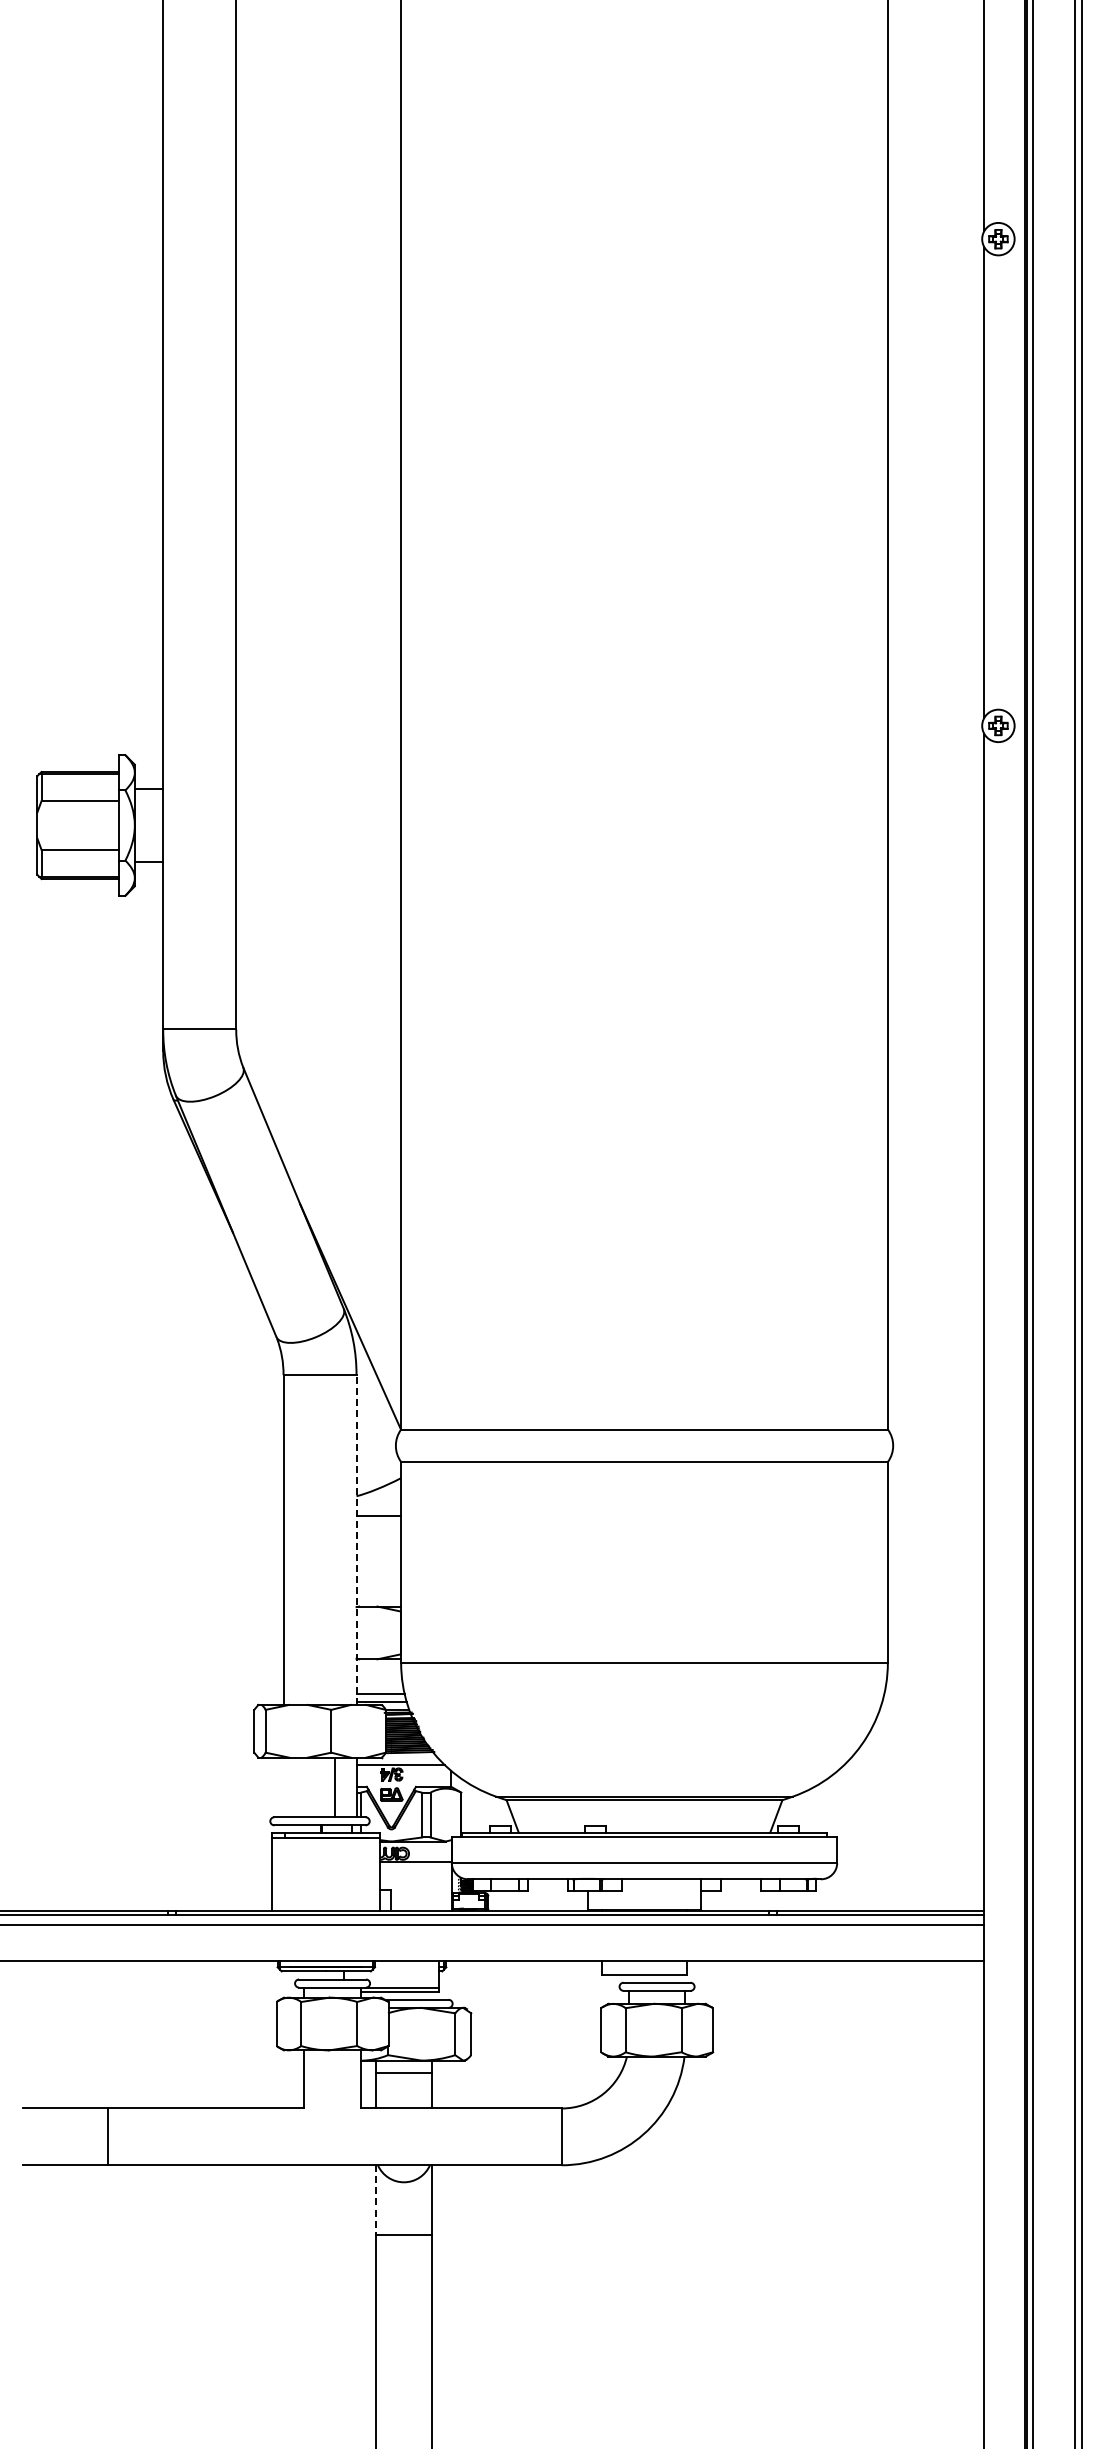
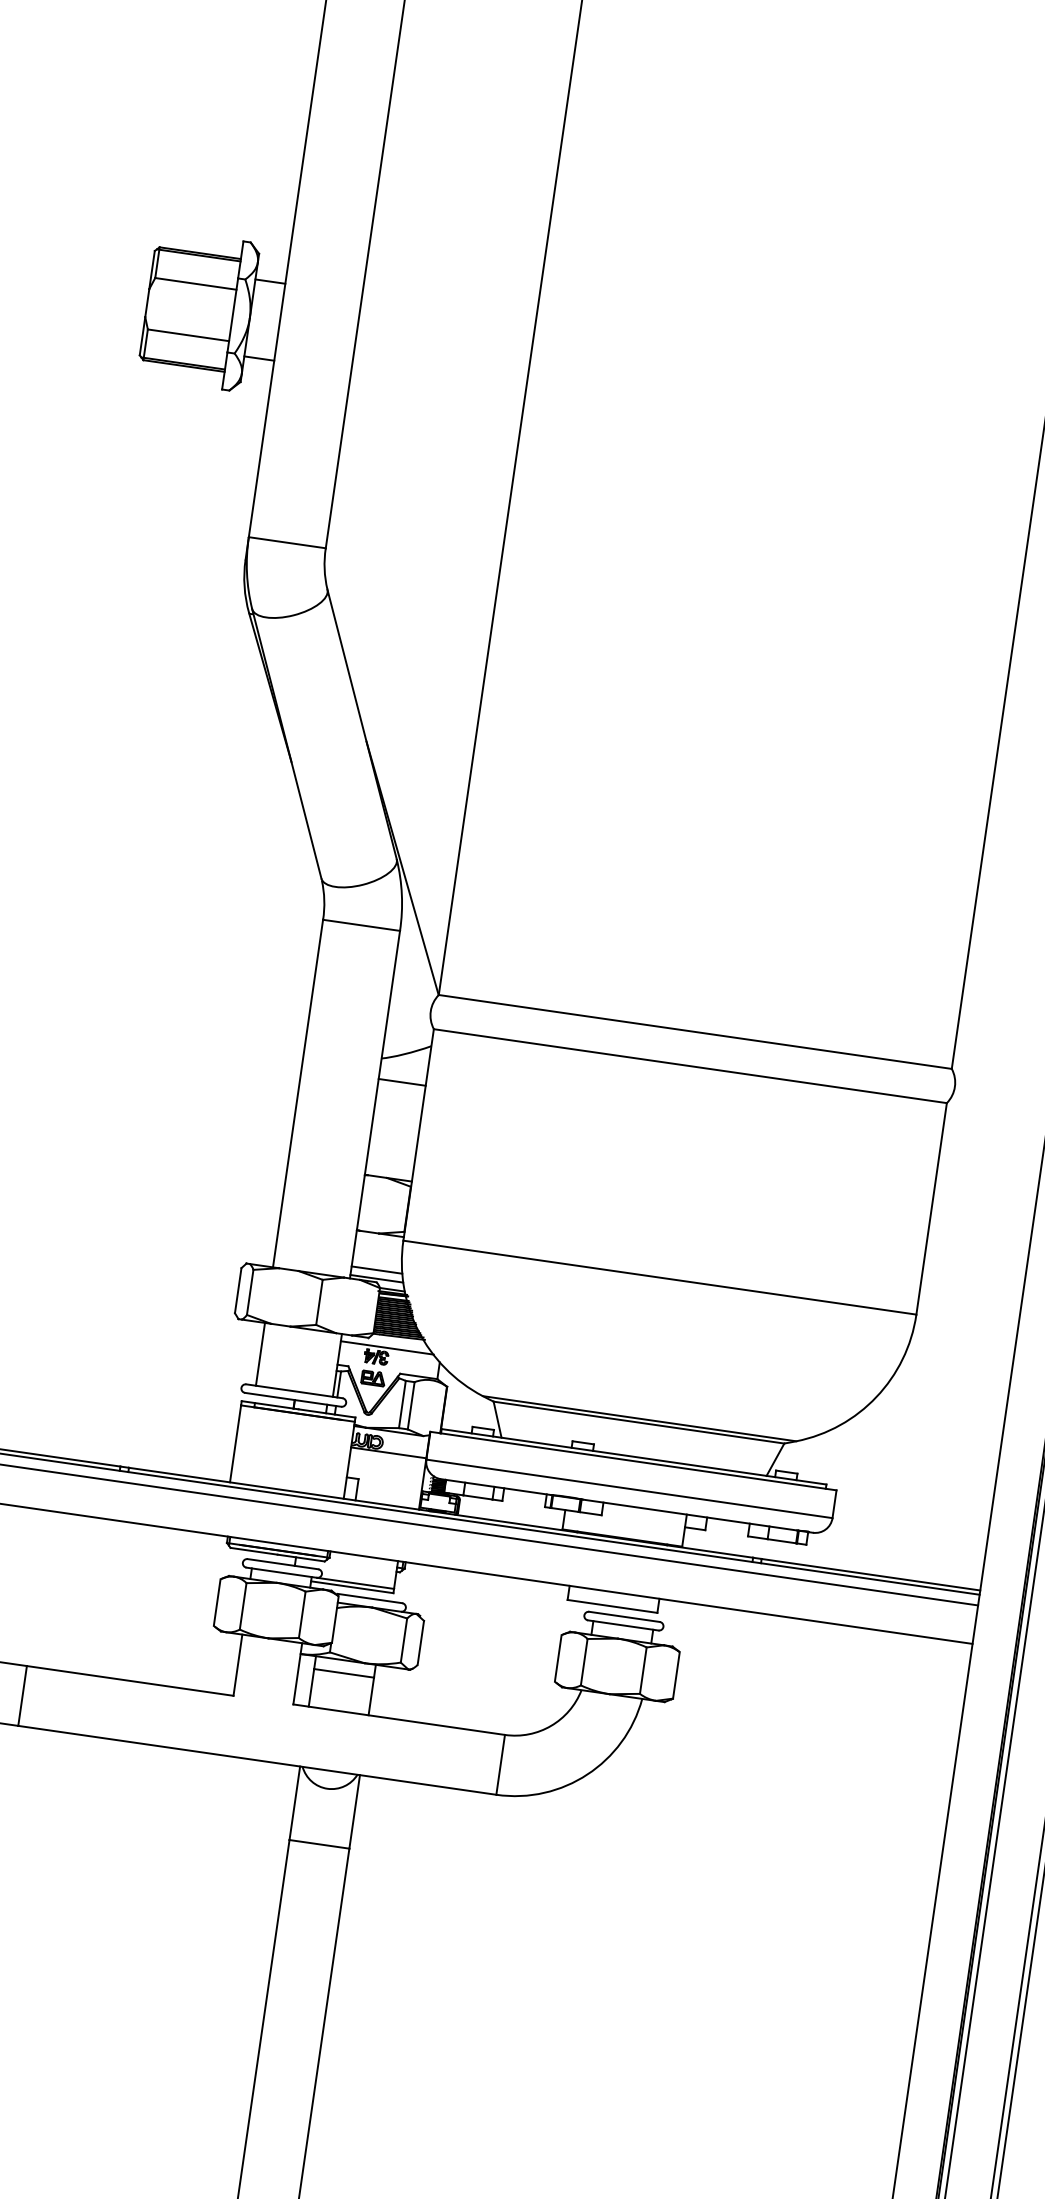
line: (356, 1540) -> (374, 1105), dashed -> solid
line: (334, 1787) -> (260, 1354), moved
line: (375, 2200) -> (294, 1803), dashed -> solid

